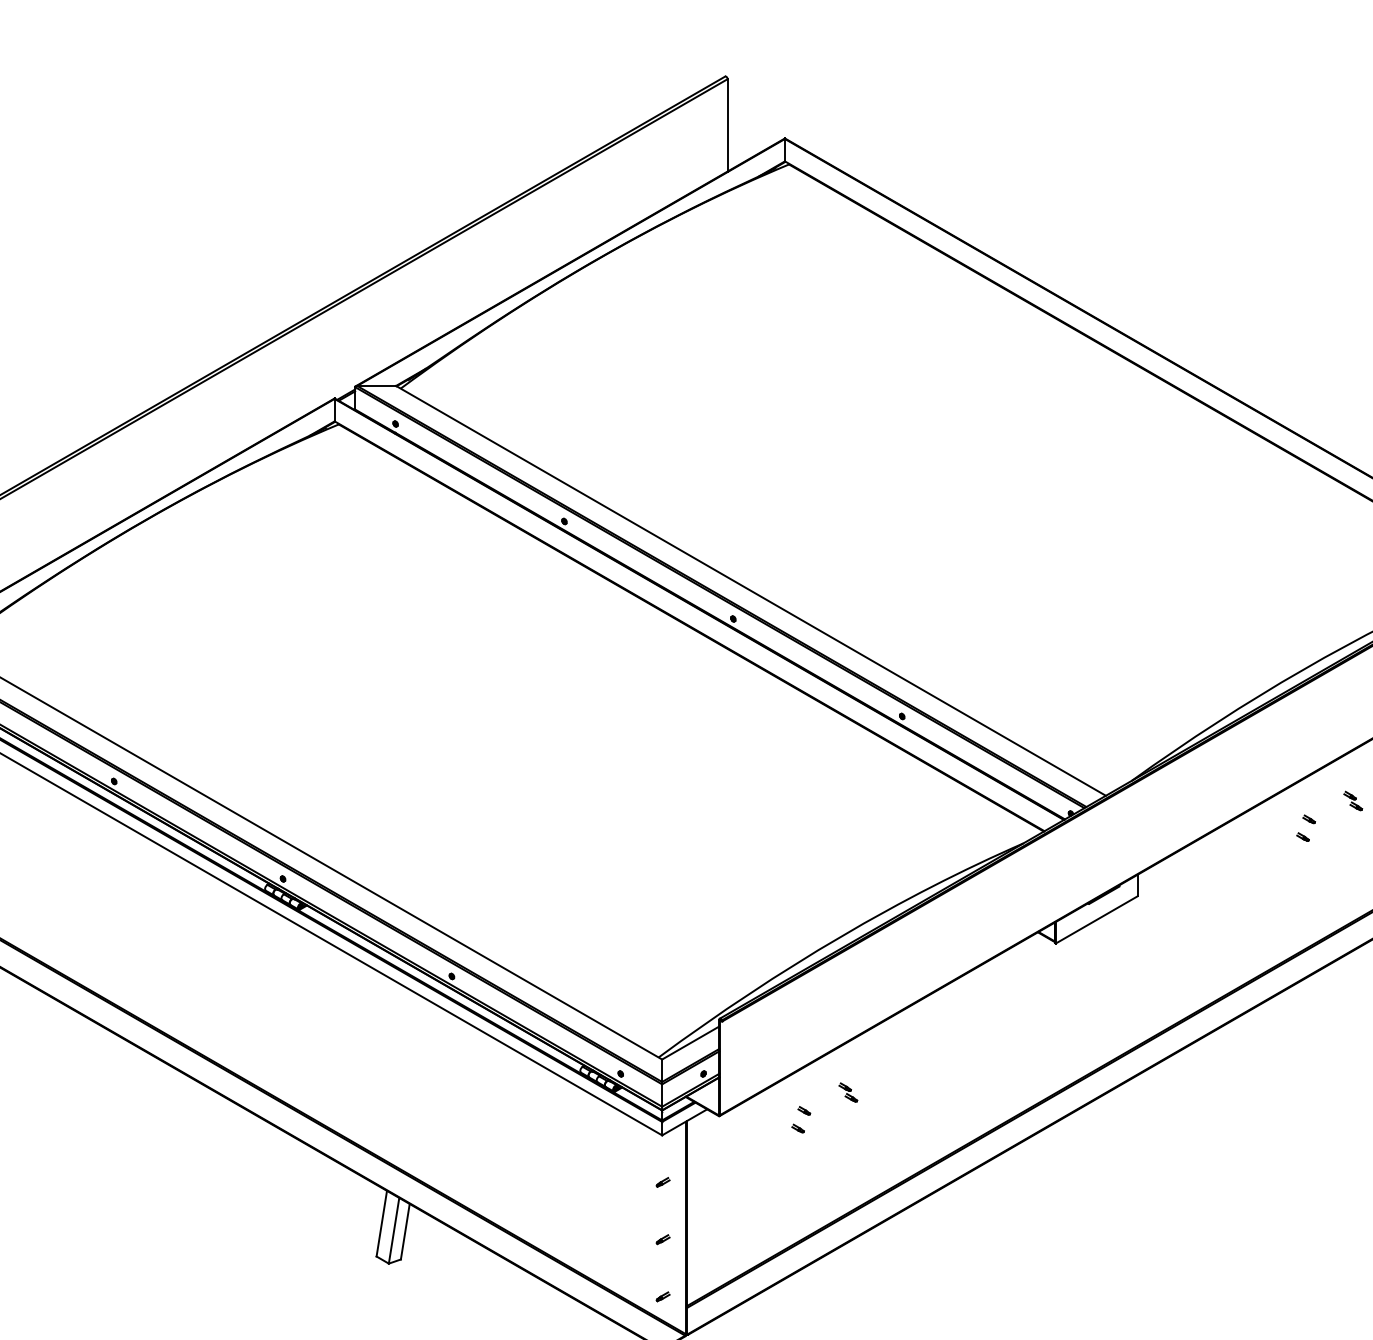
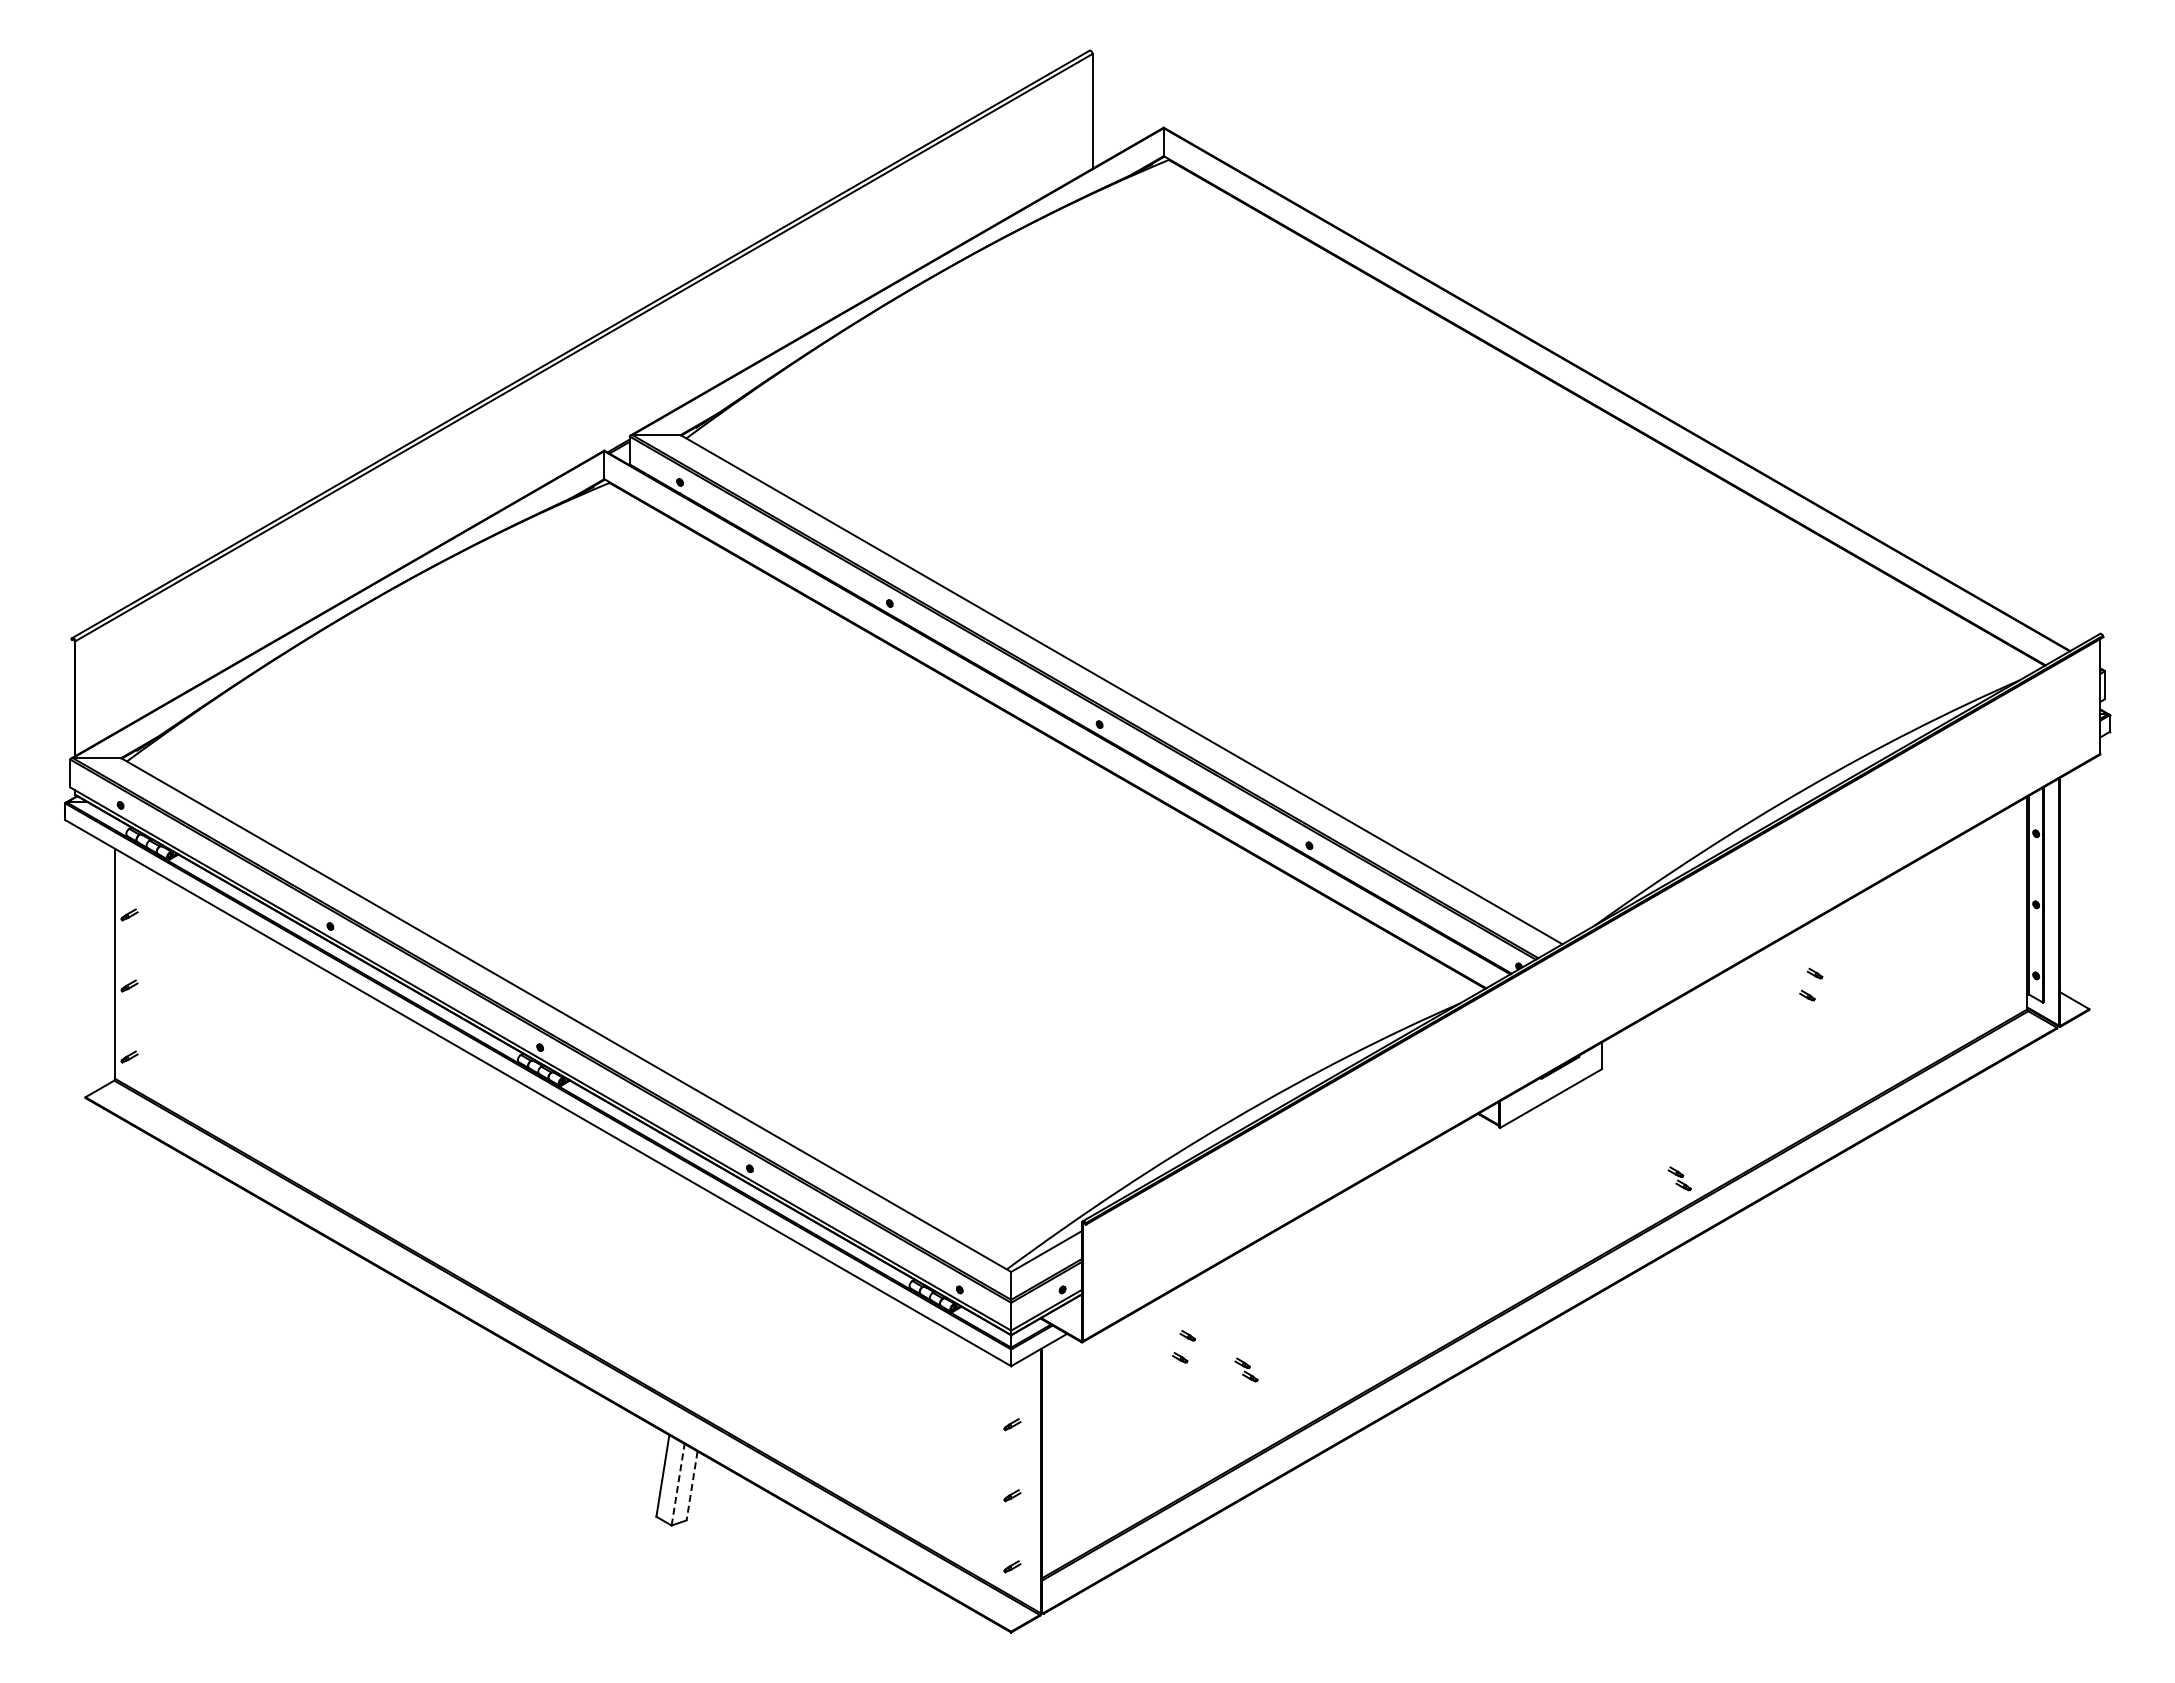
part: (1353, 800) -> (1679, 1178), moved
part: (848, 1092) -> (1246, 1369), moved
line: (394, 1230) -> (678, 1484), solid -> dashed
line: (405, 1231) -> (692, 1485), solid -> dashed

